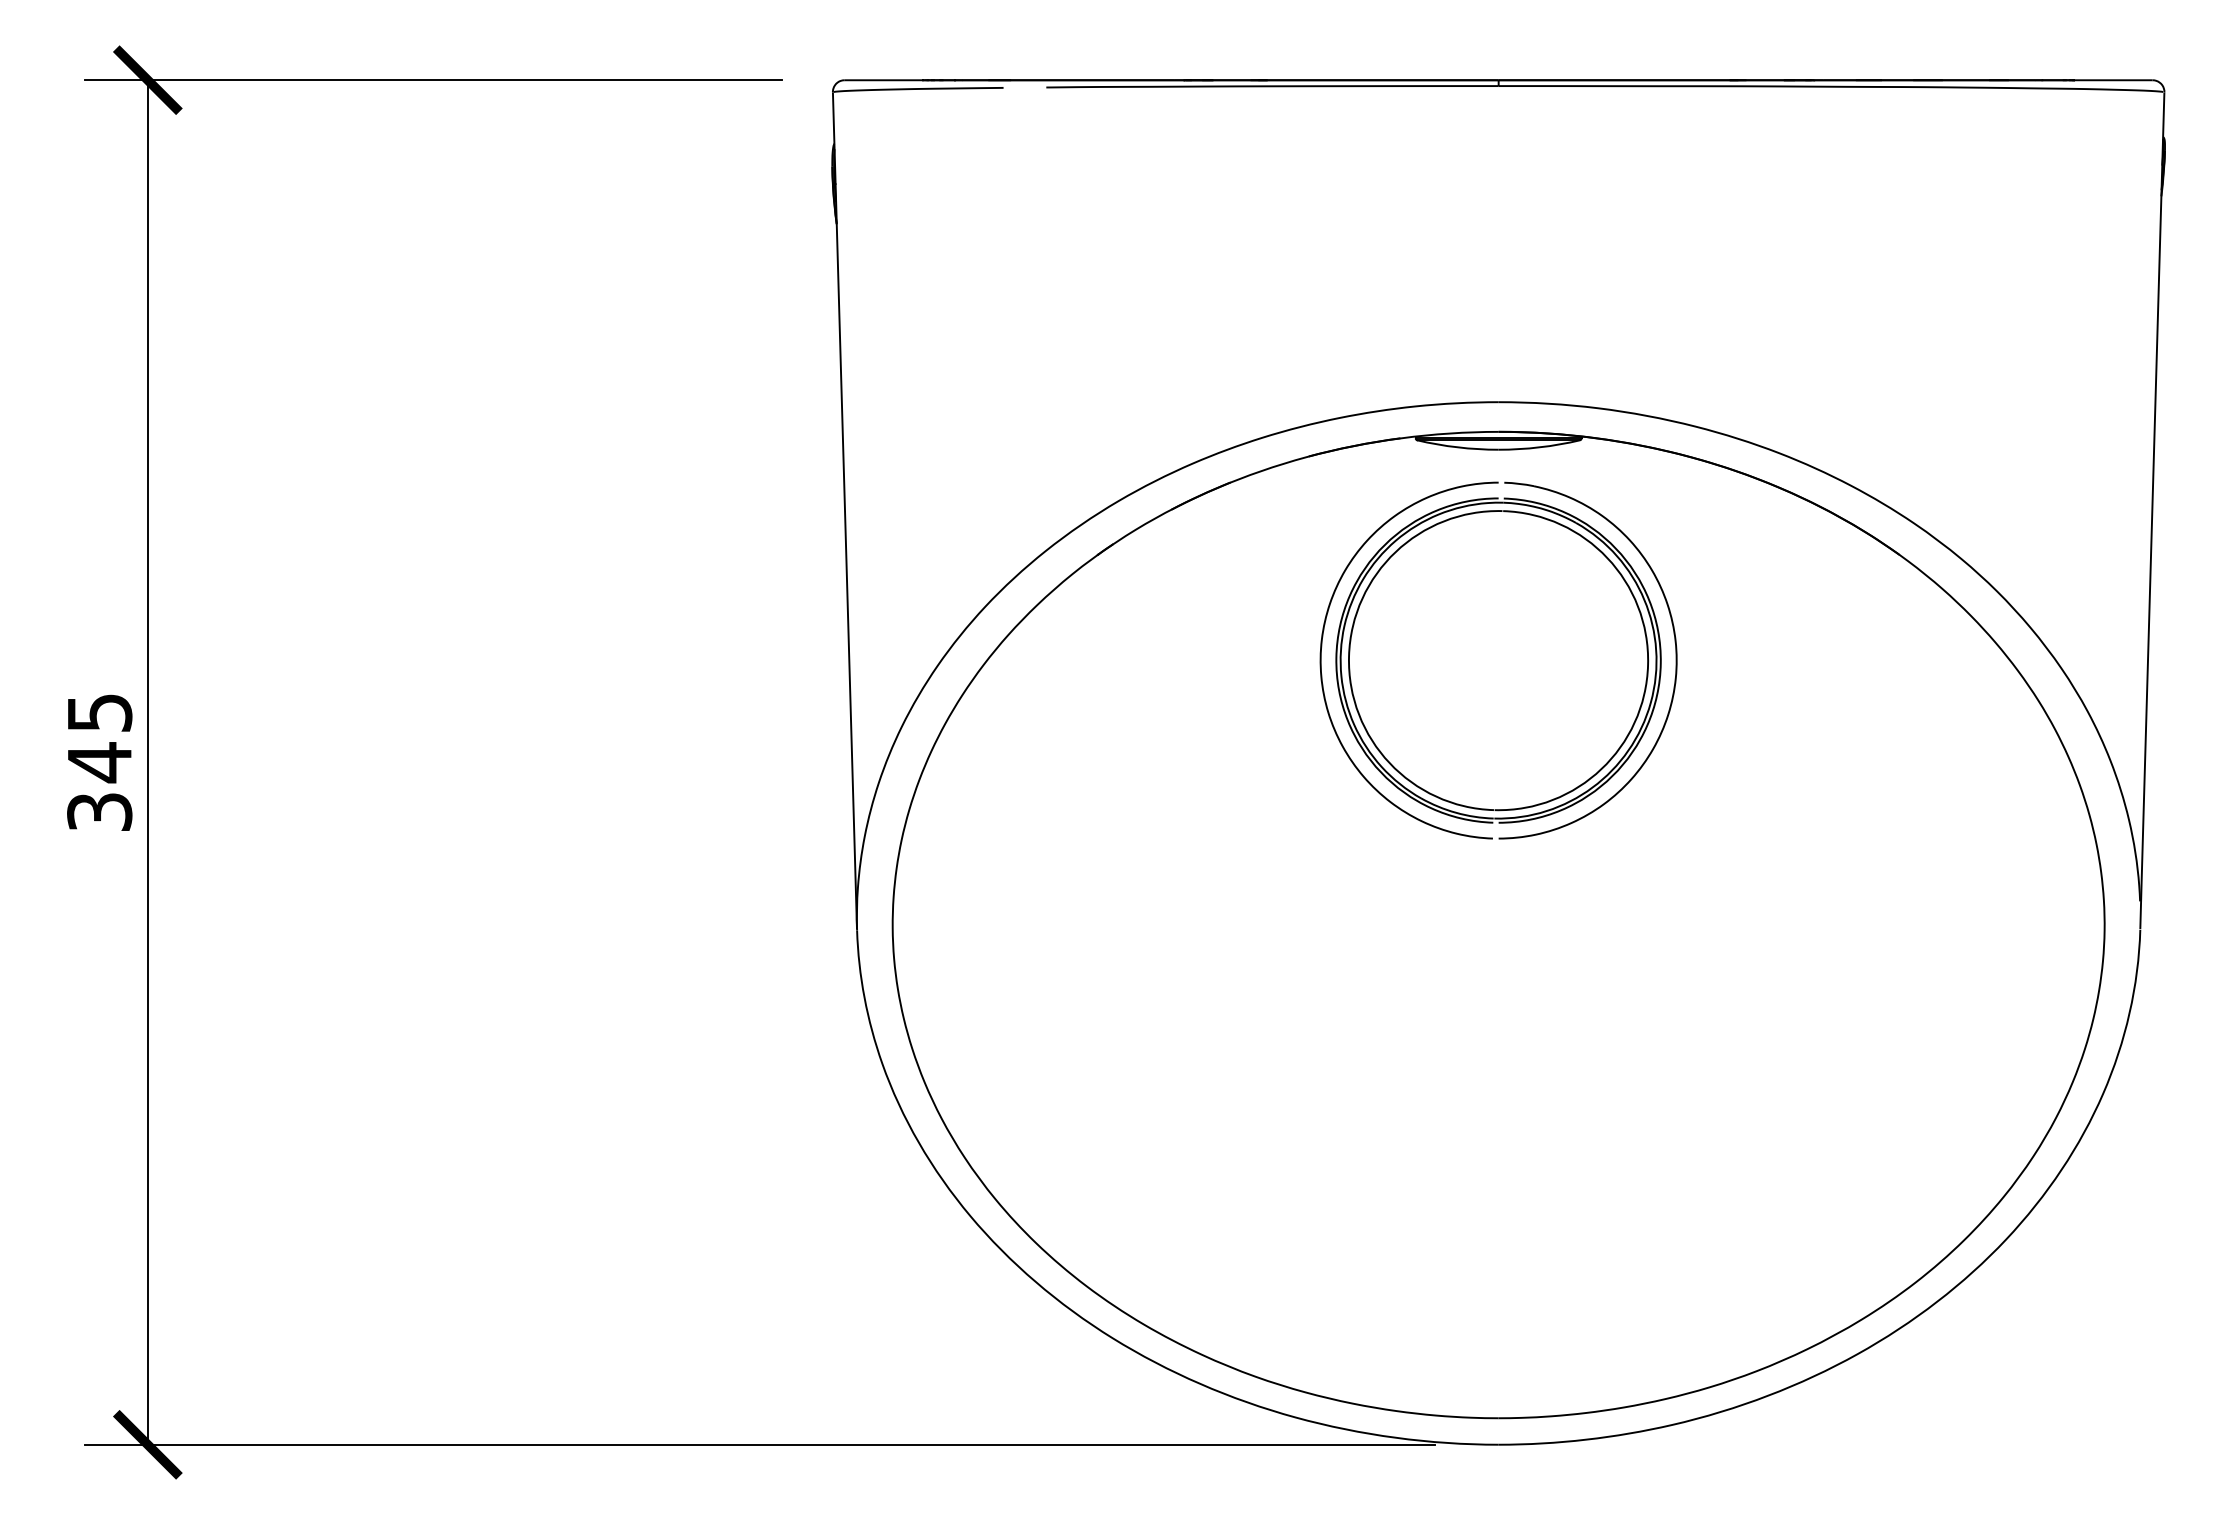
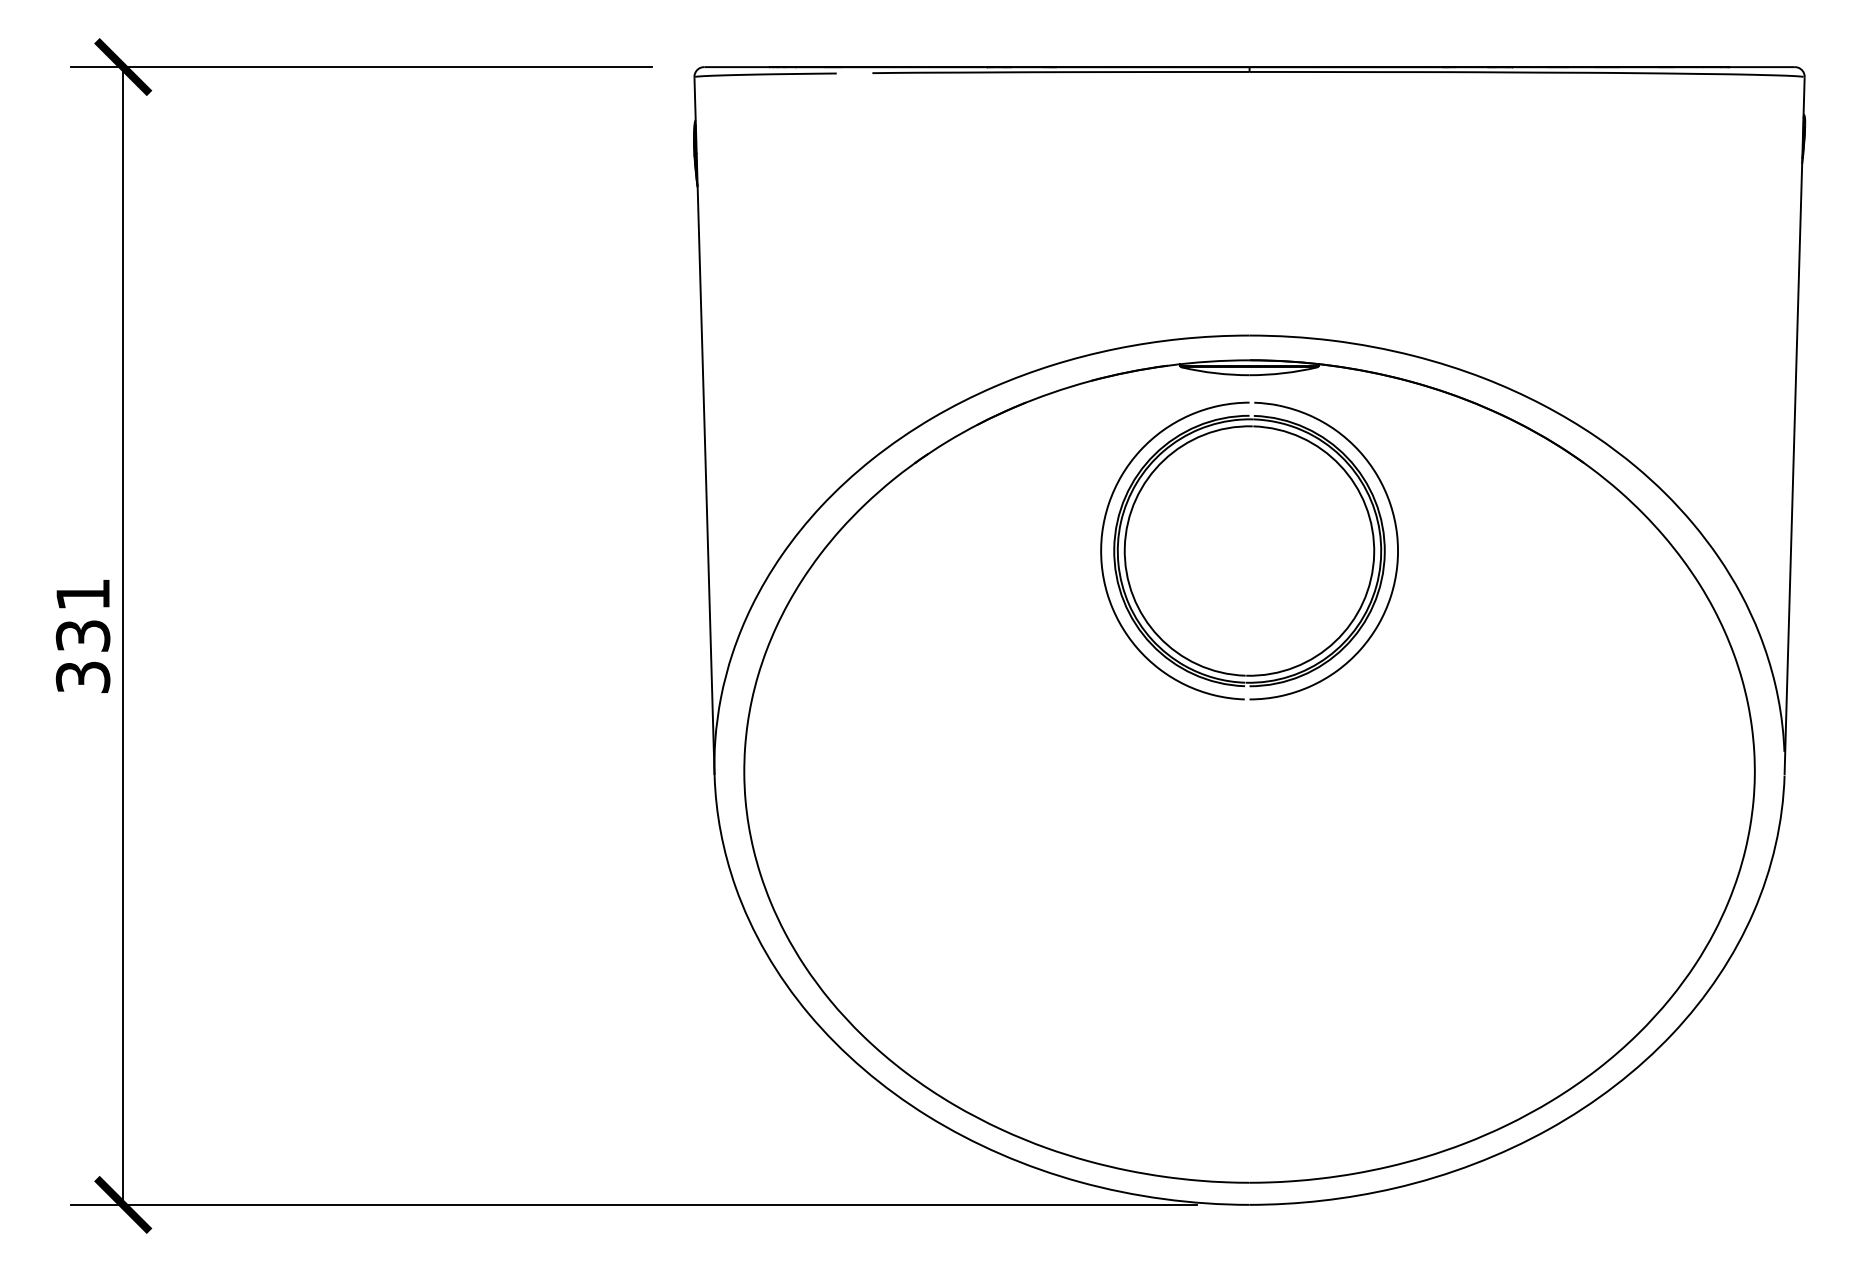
text: (98, 739) -> (82, 616), 345 -> 331

